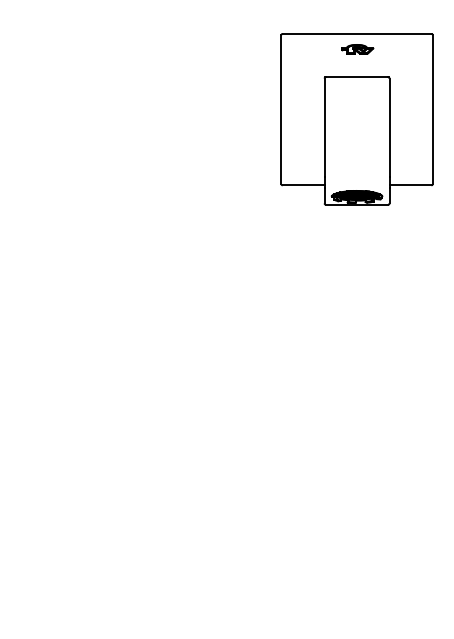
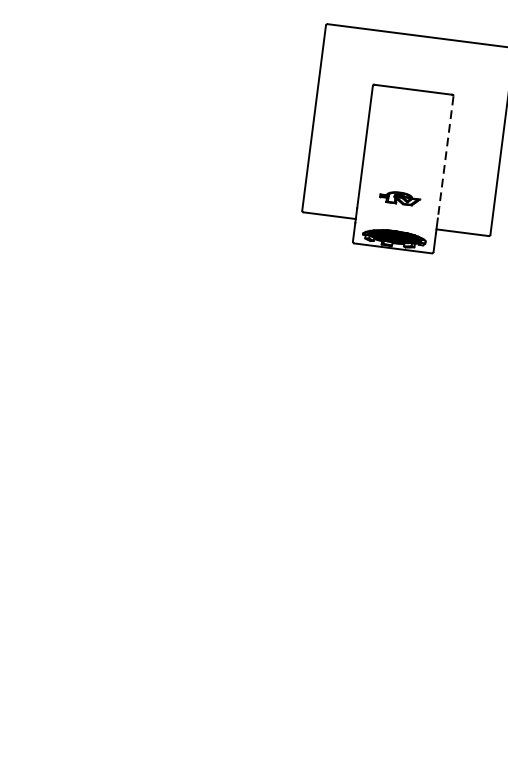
part: (357, 49) -> (400, 198), moved
line: (389, 128) -> (445, 158), solid -> dashed

